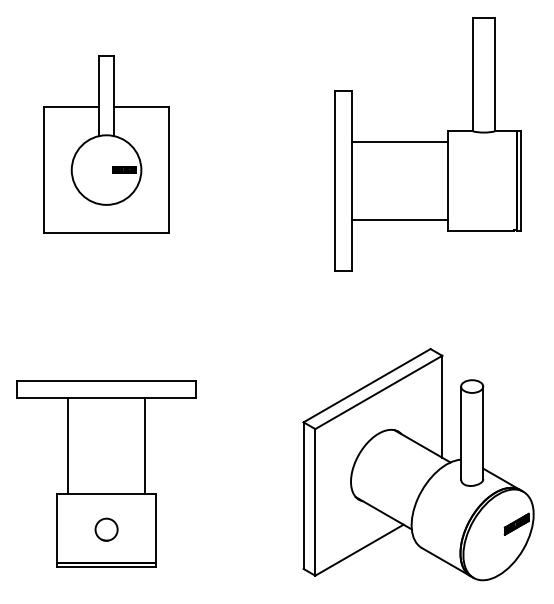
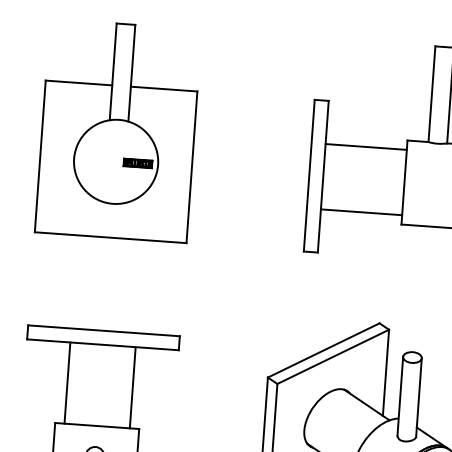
part: (106, 144) -> (118, 130), size x1.43

